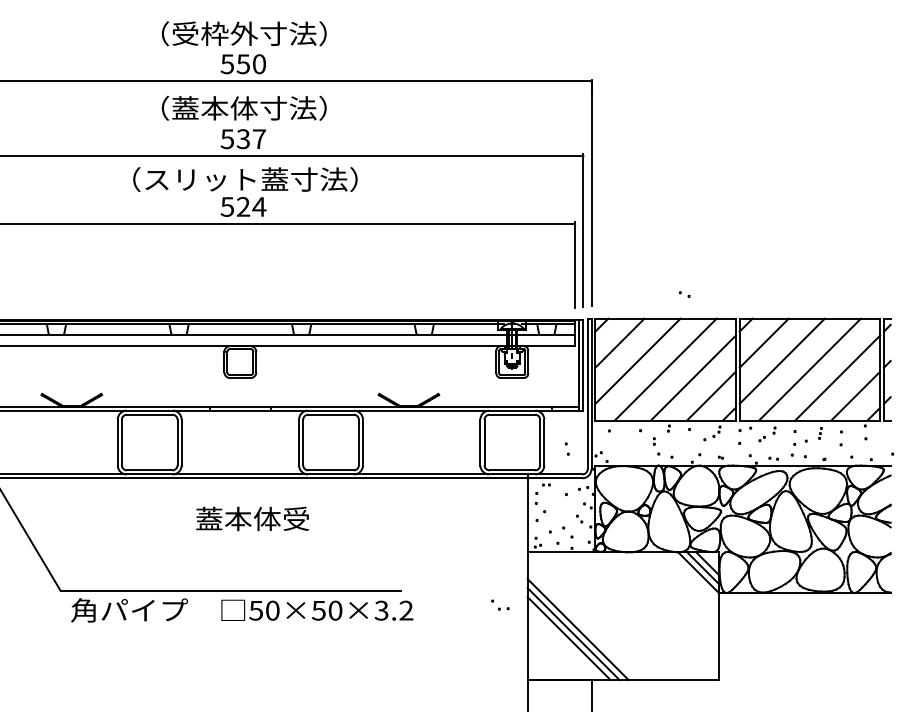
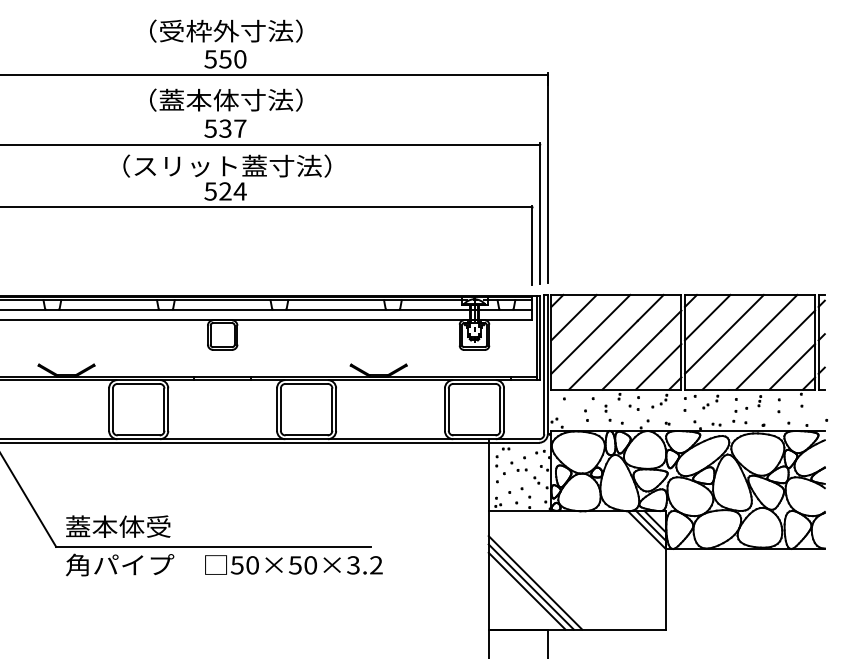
part: (684, 294) -> (633, 407), moved
part: (566, 448) -> (585, 415), moved
text: (252, 518) -> (118, 526), moved
part: (500, 604) -> (519, 466), moved

